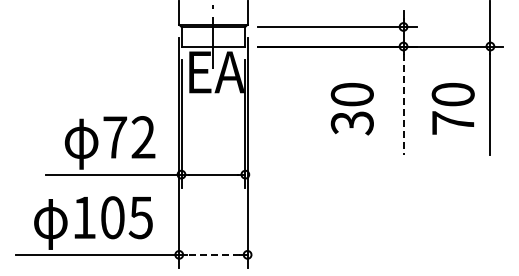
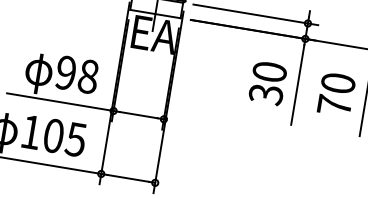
line: (403, 104) -> (297, 84), dashed -> solid
text: (351, 109) -> (267, 83), moved
text: (129, 137) -> (77, 74), 72 -> 98
line: (212, 254) -> (127, 177), dashed -> solid

